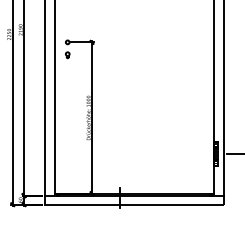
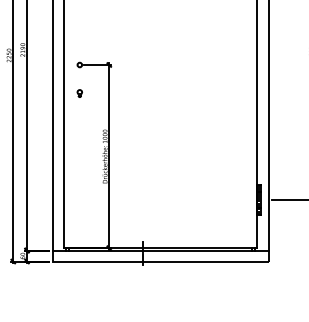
part: (67, 55) -> (79, 93), moved

